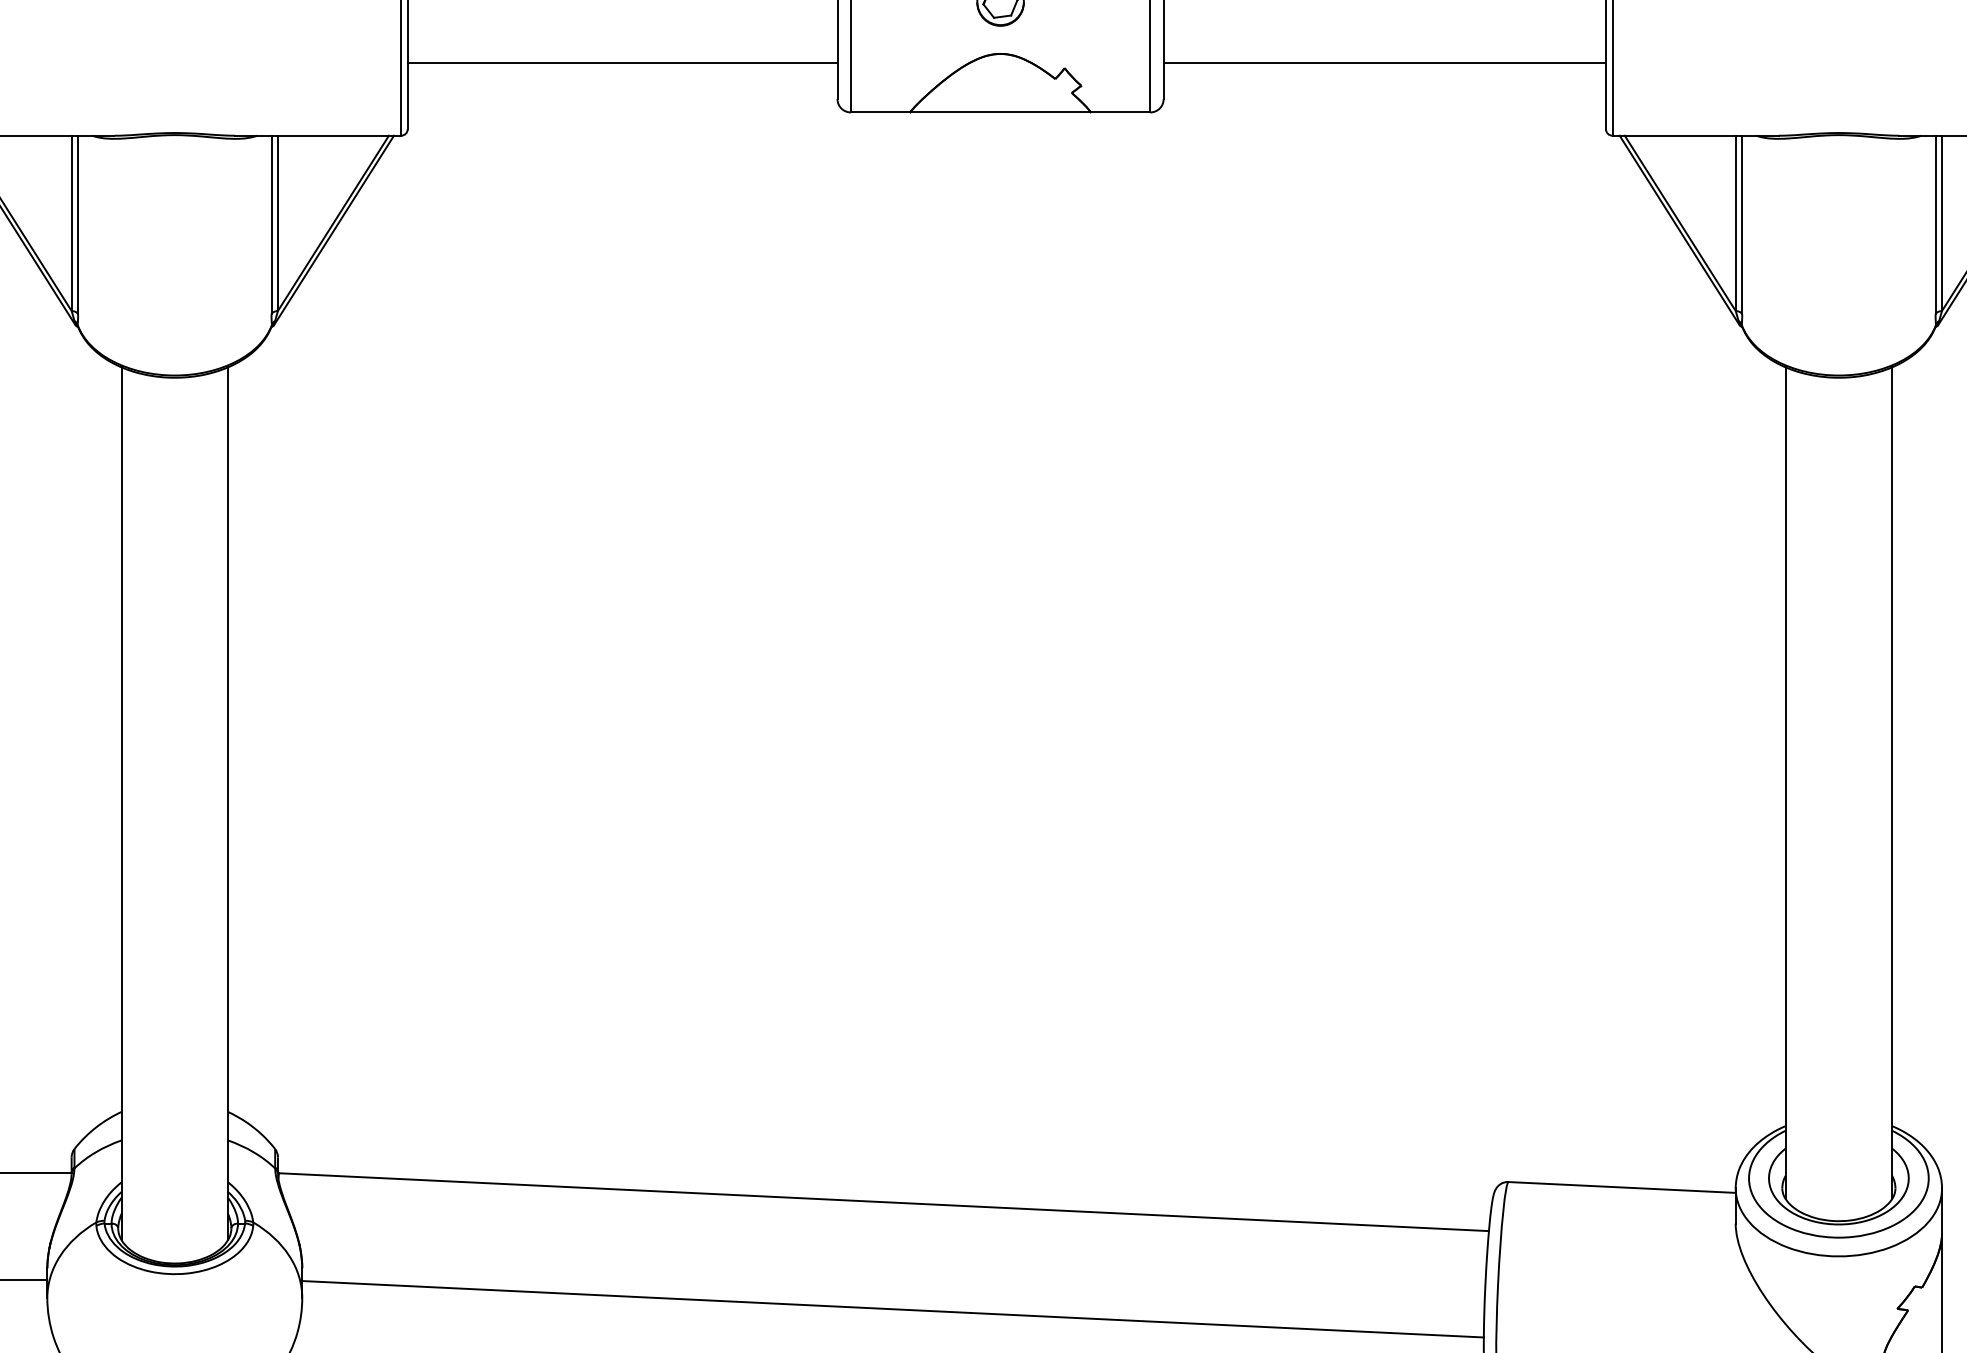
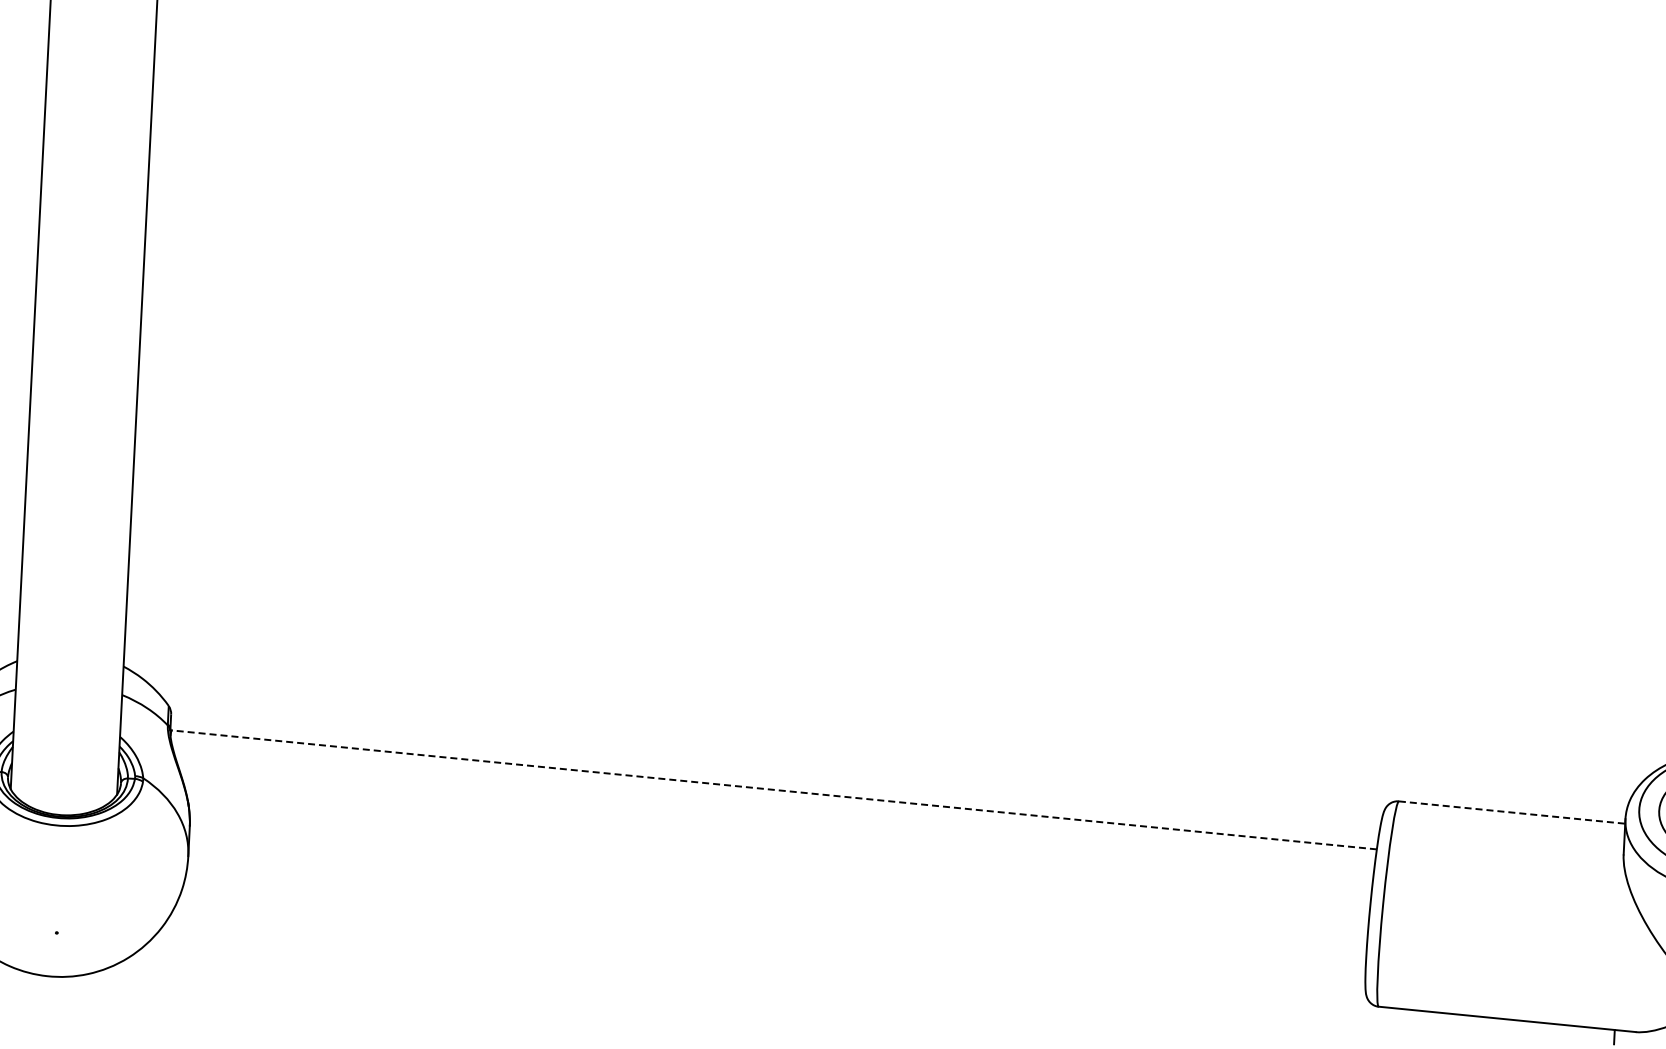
line: (1622, 1187) -> (1512, 812), solid -> dashed
line: (884, 1202) -> (774, 790), solid -> dashed
line: (892, 1309) -> (777, 897), removed

